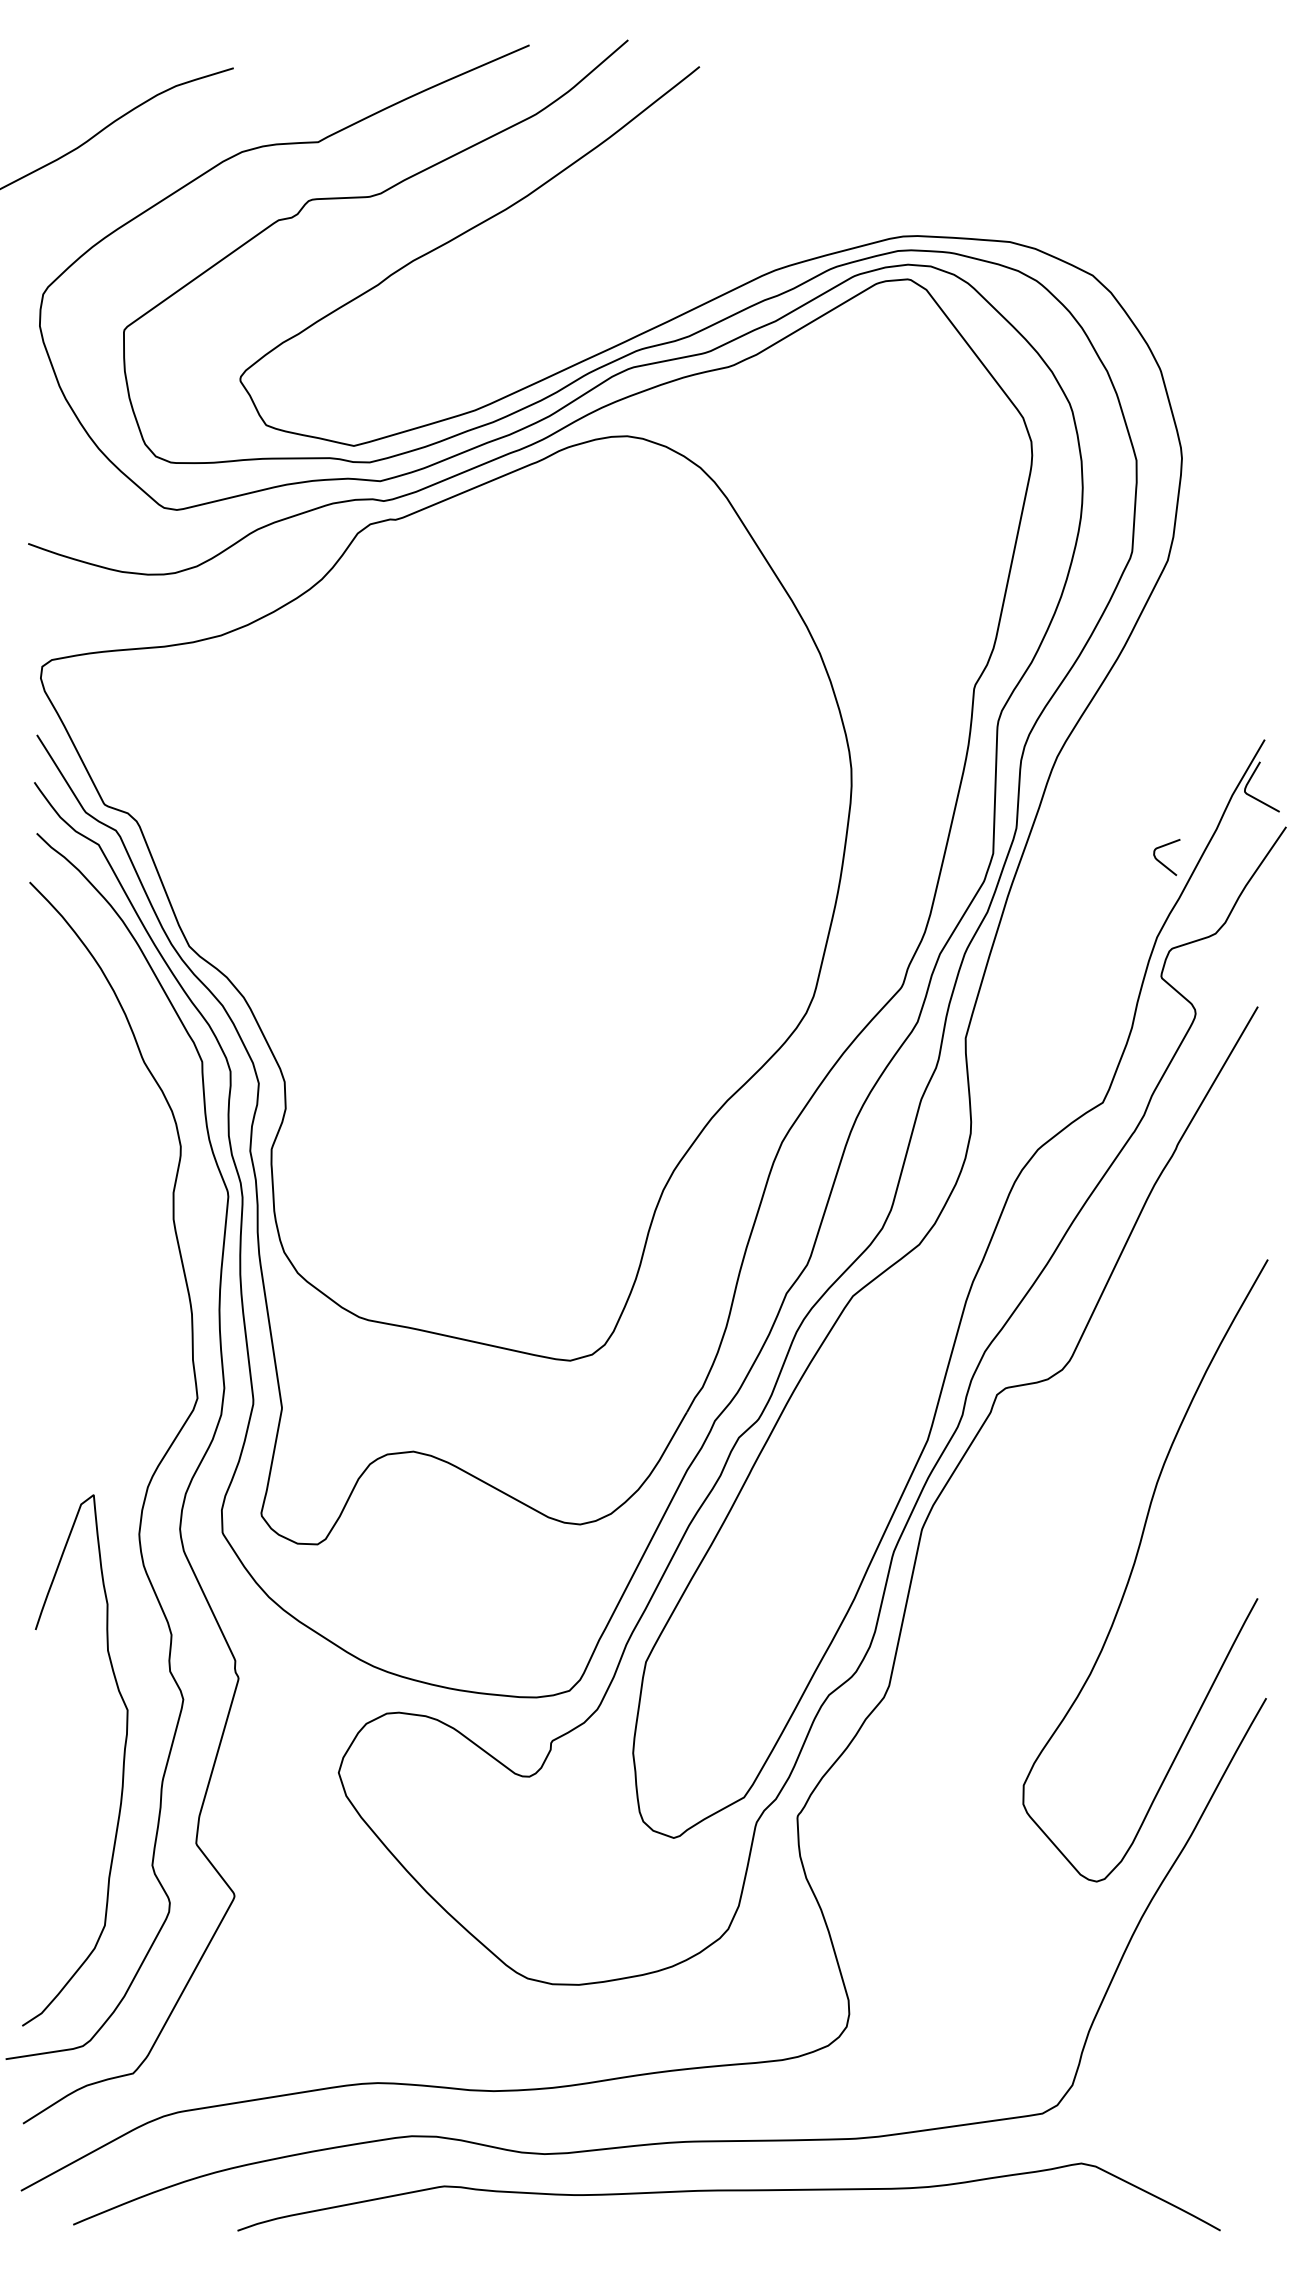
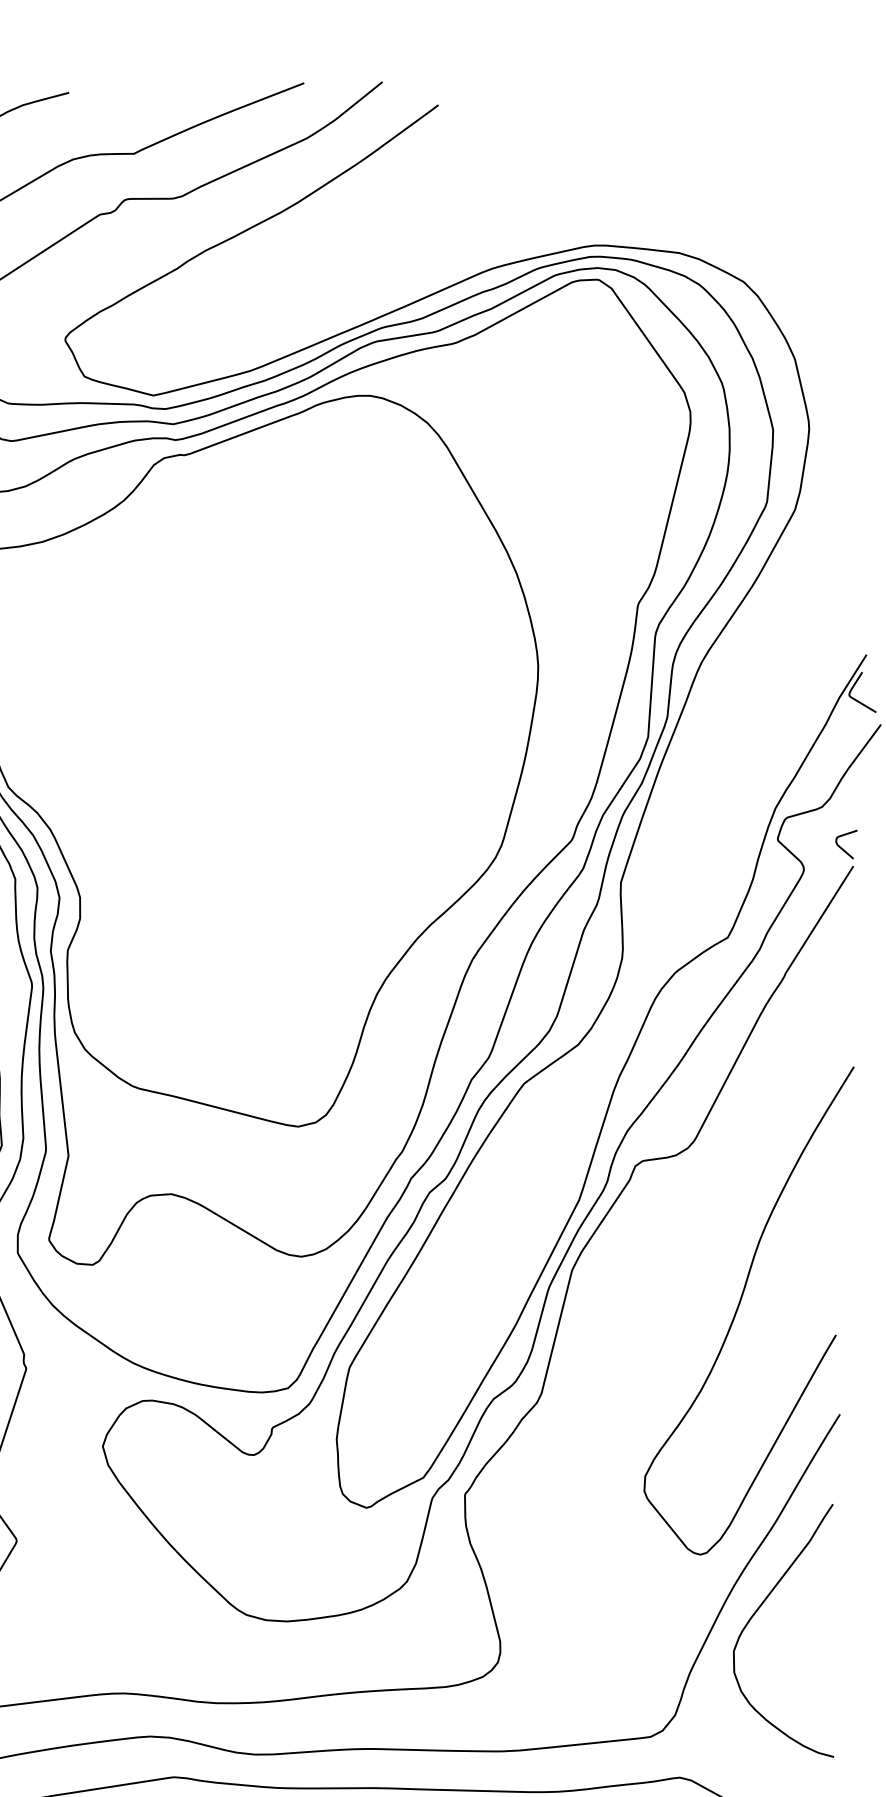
curve: (1162, 862) -> (842, 848), moved
curve: (1173, 1947) -> (759, 1609), added

